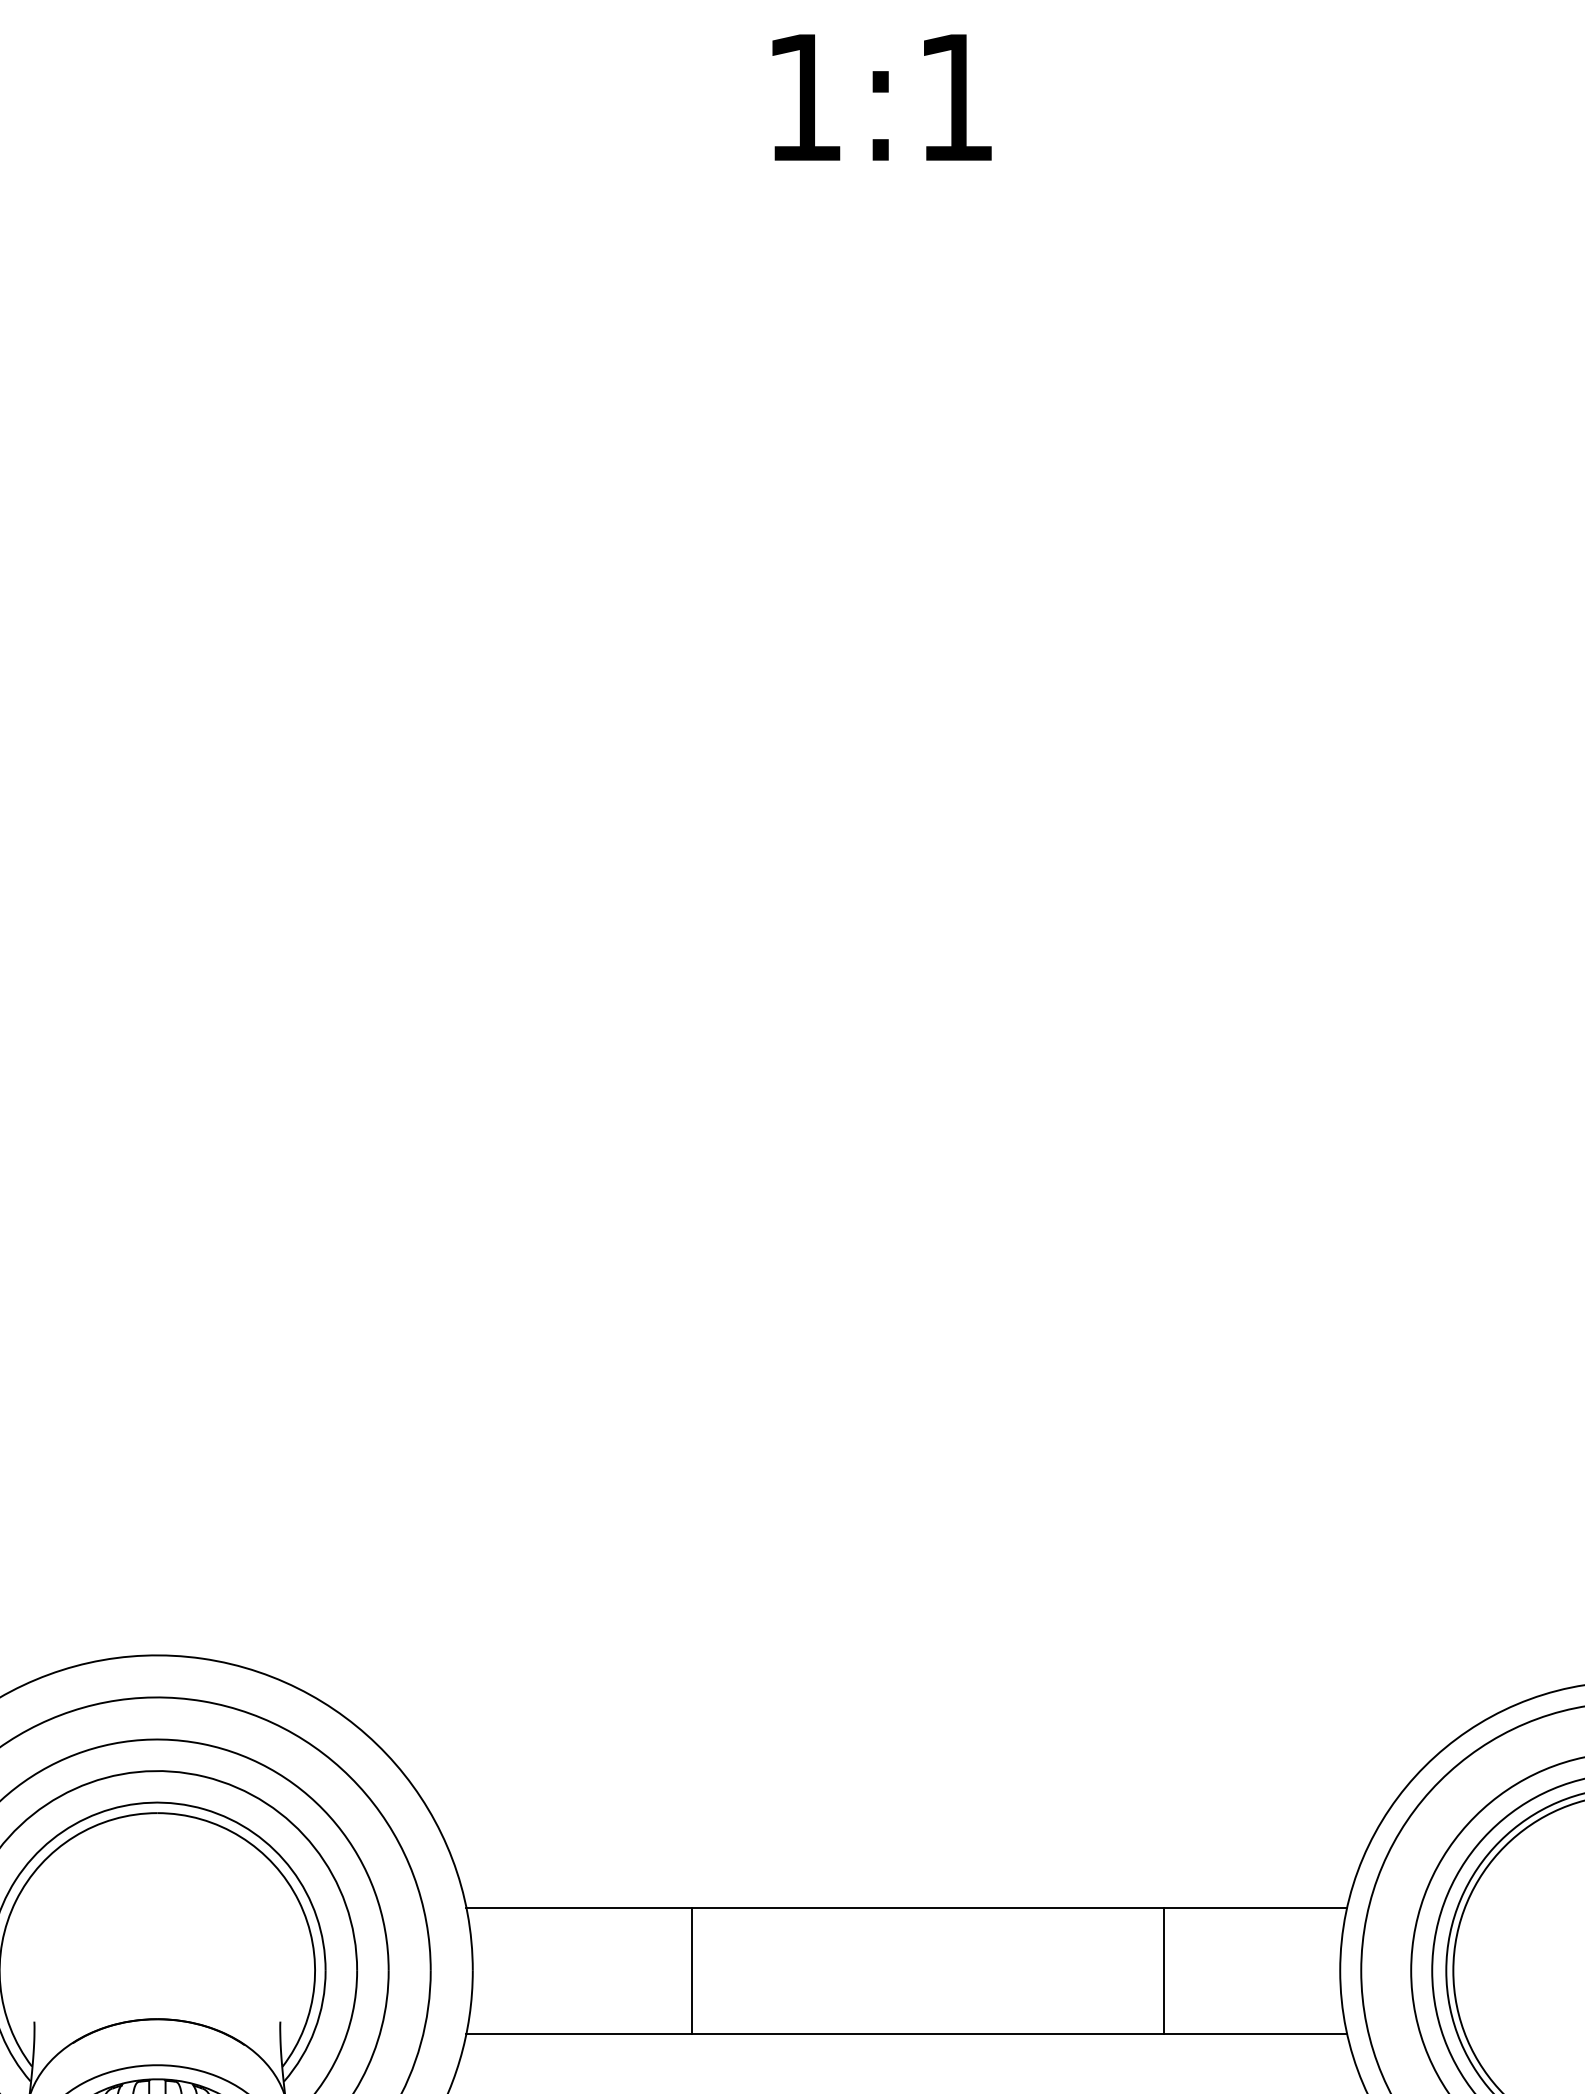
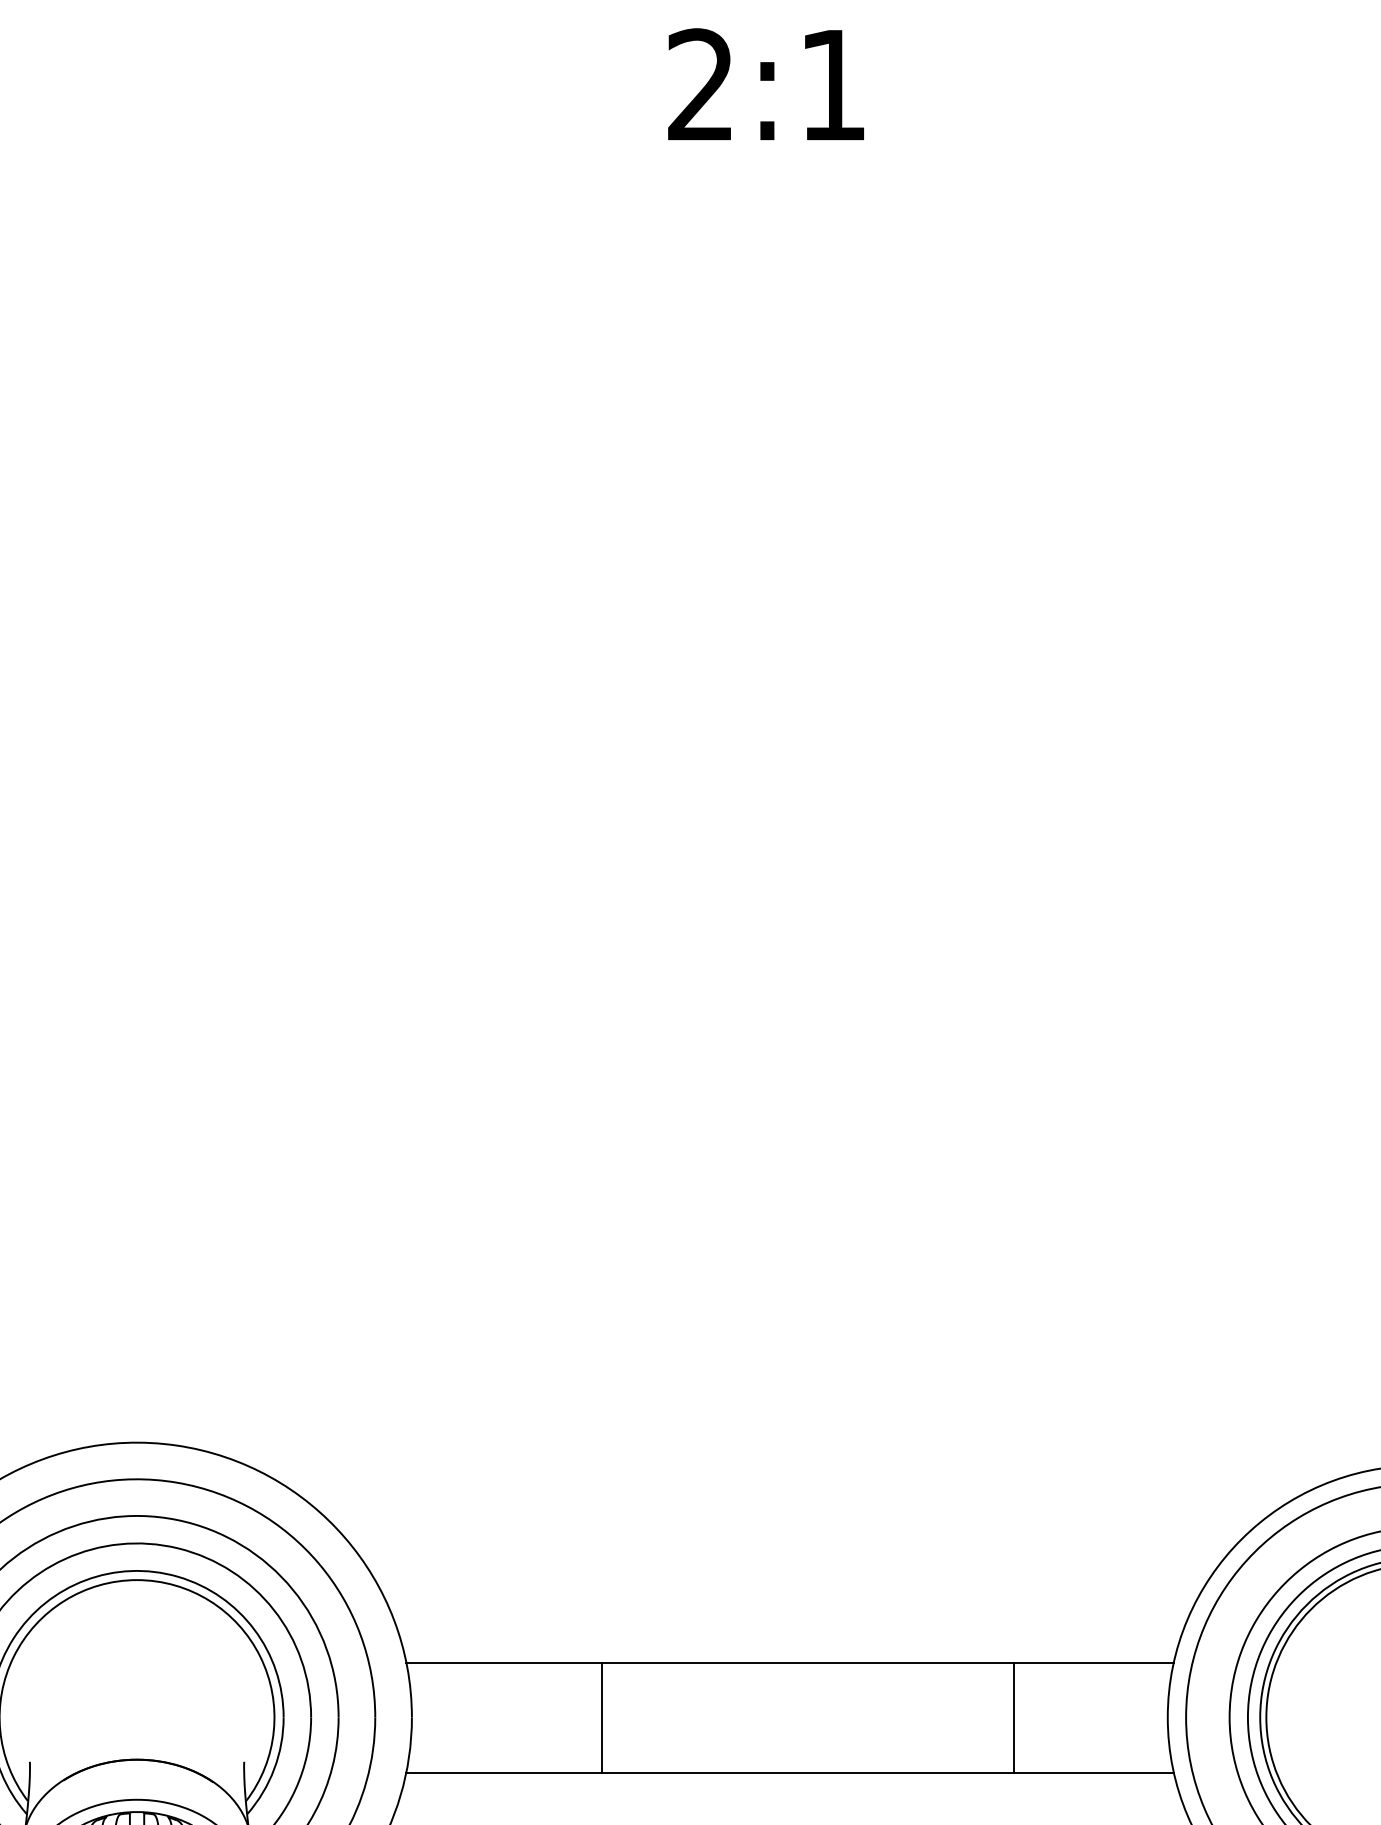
text: (803, 96) -> (700, 84), 1:1 -> 2:1

